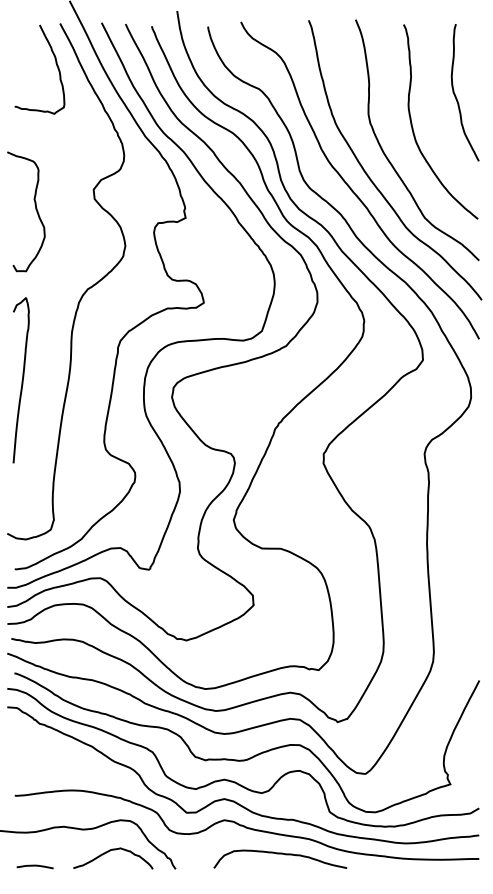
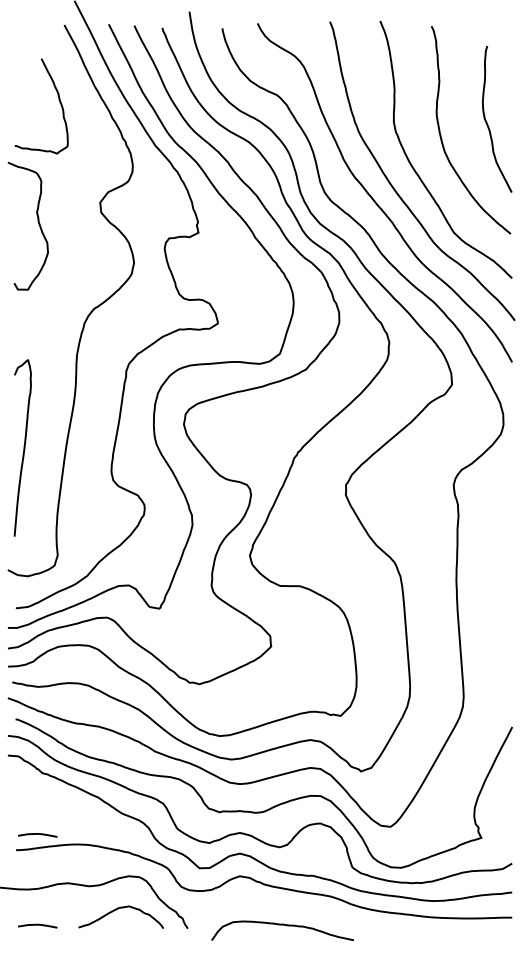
curve: (55, 63) -> (58, 99), moved
curve: (456, 96) -> (487, 123), moved
curve: (21, 380) -> (23, 448), moved
curve: (34, 781) -> (36, 834), added
curve: (280, 854) -> (282, 925), moved

